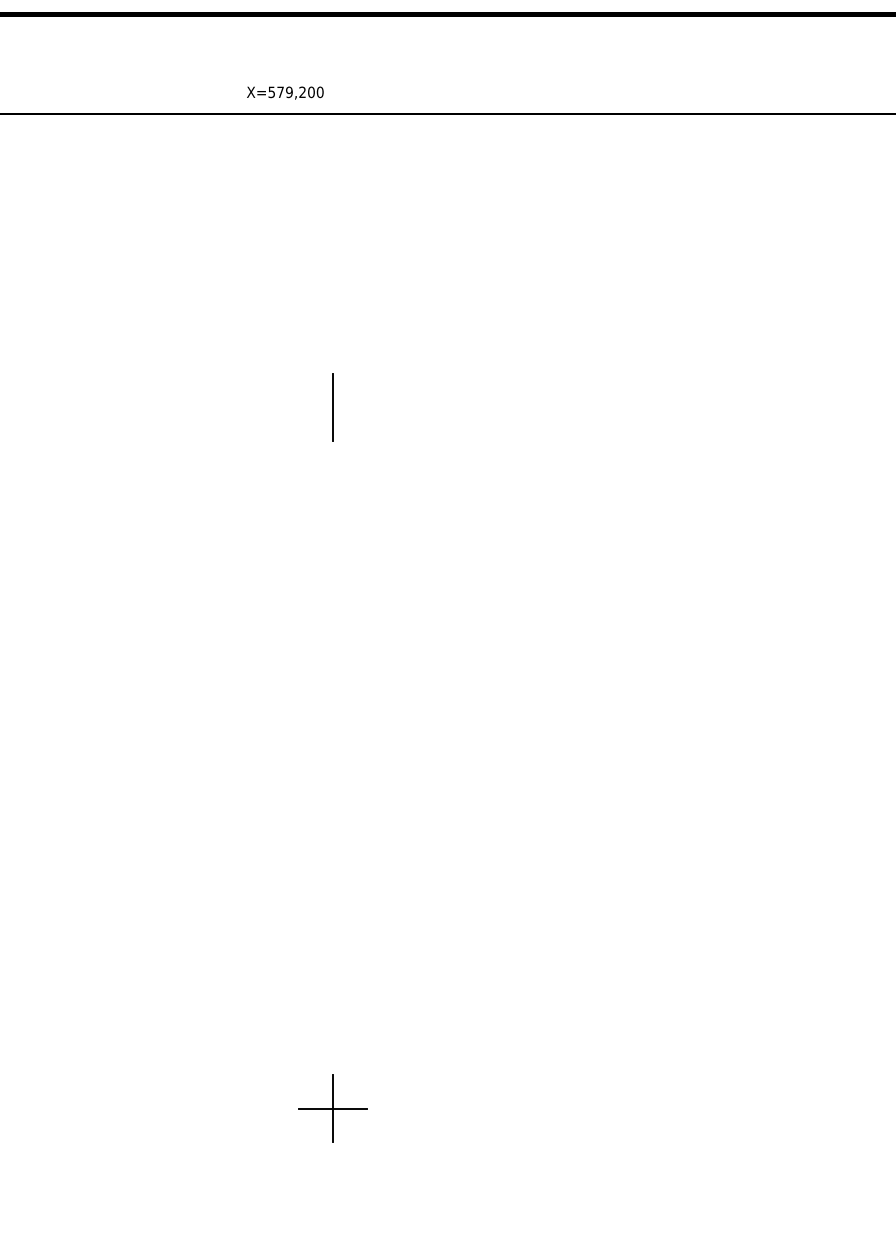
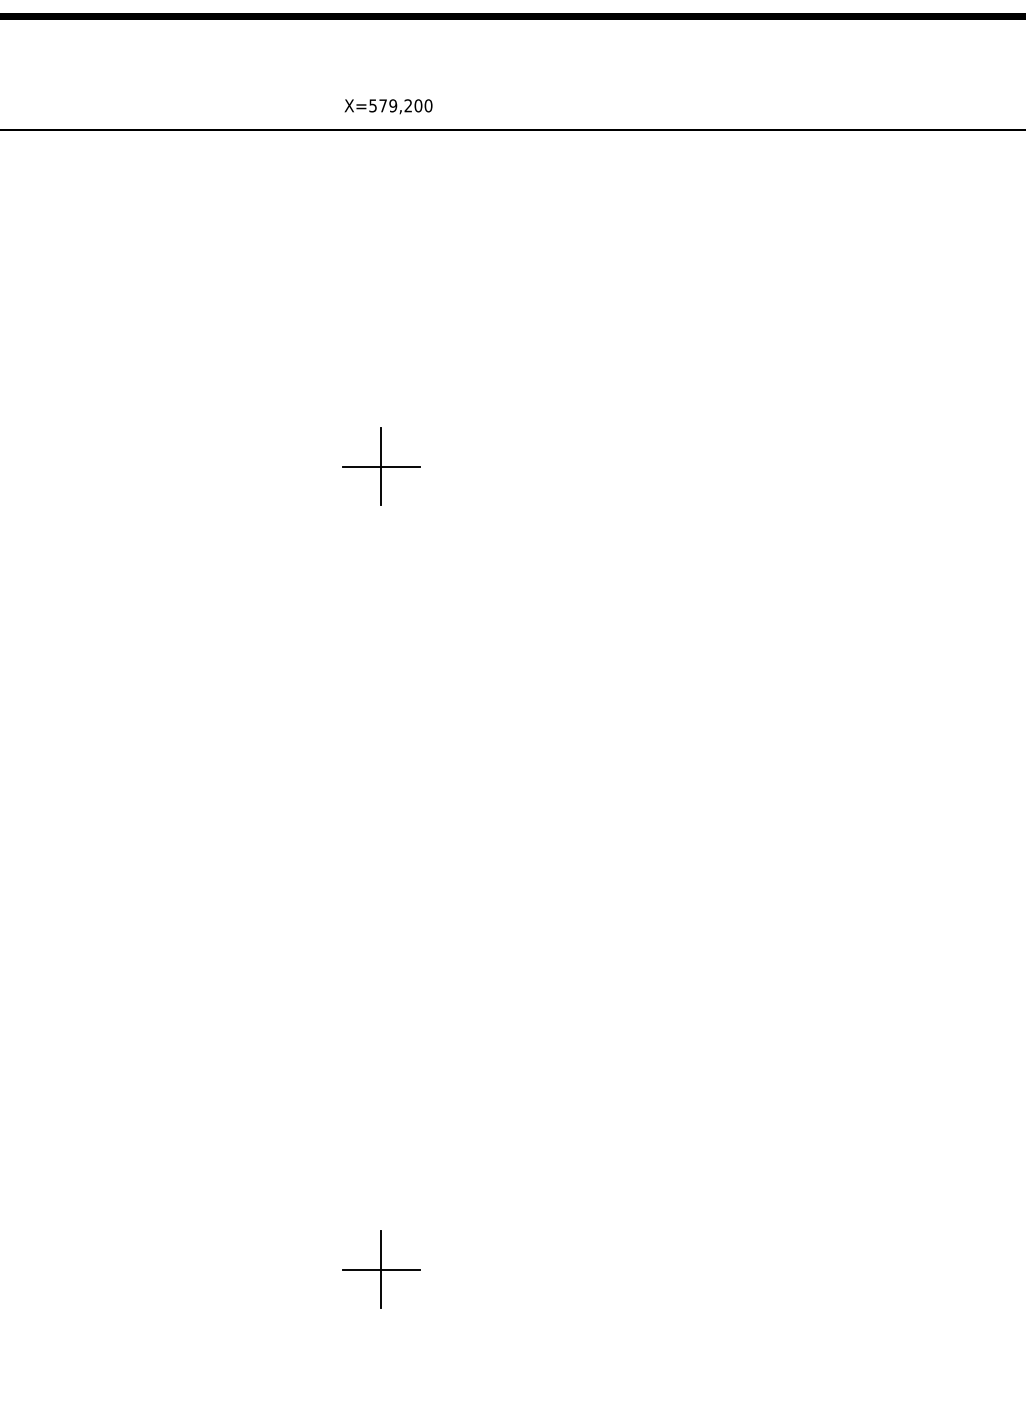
text: (285, 92) -> (388, 106), moved
line: (332, 407) -> (380, 466), added

